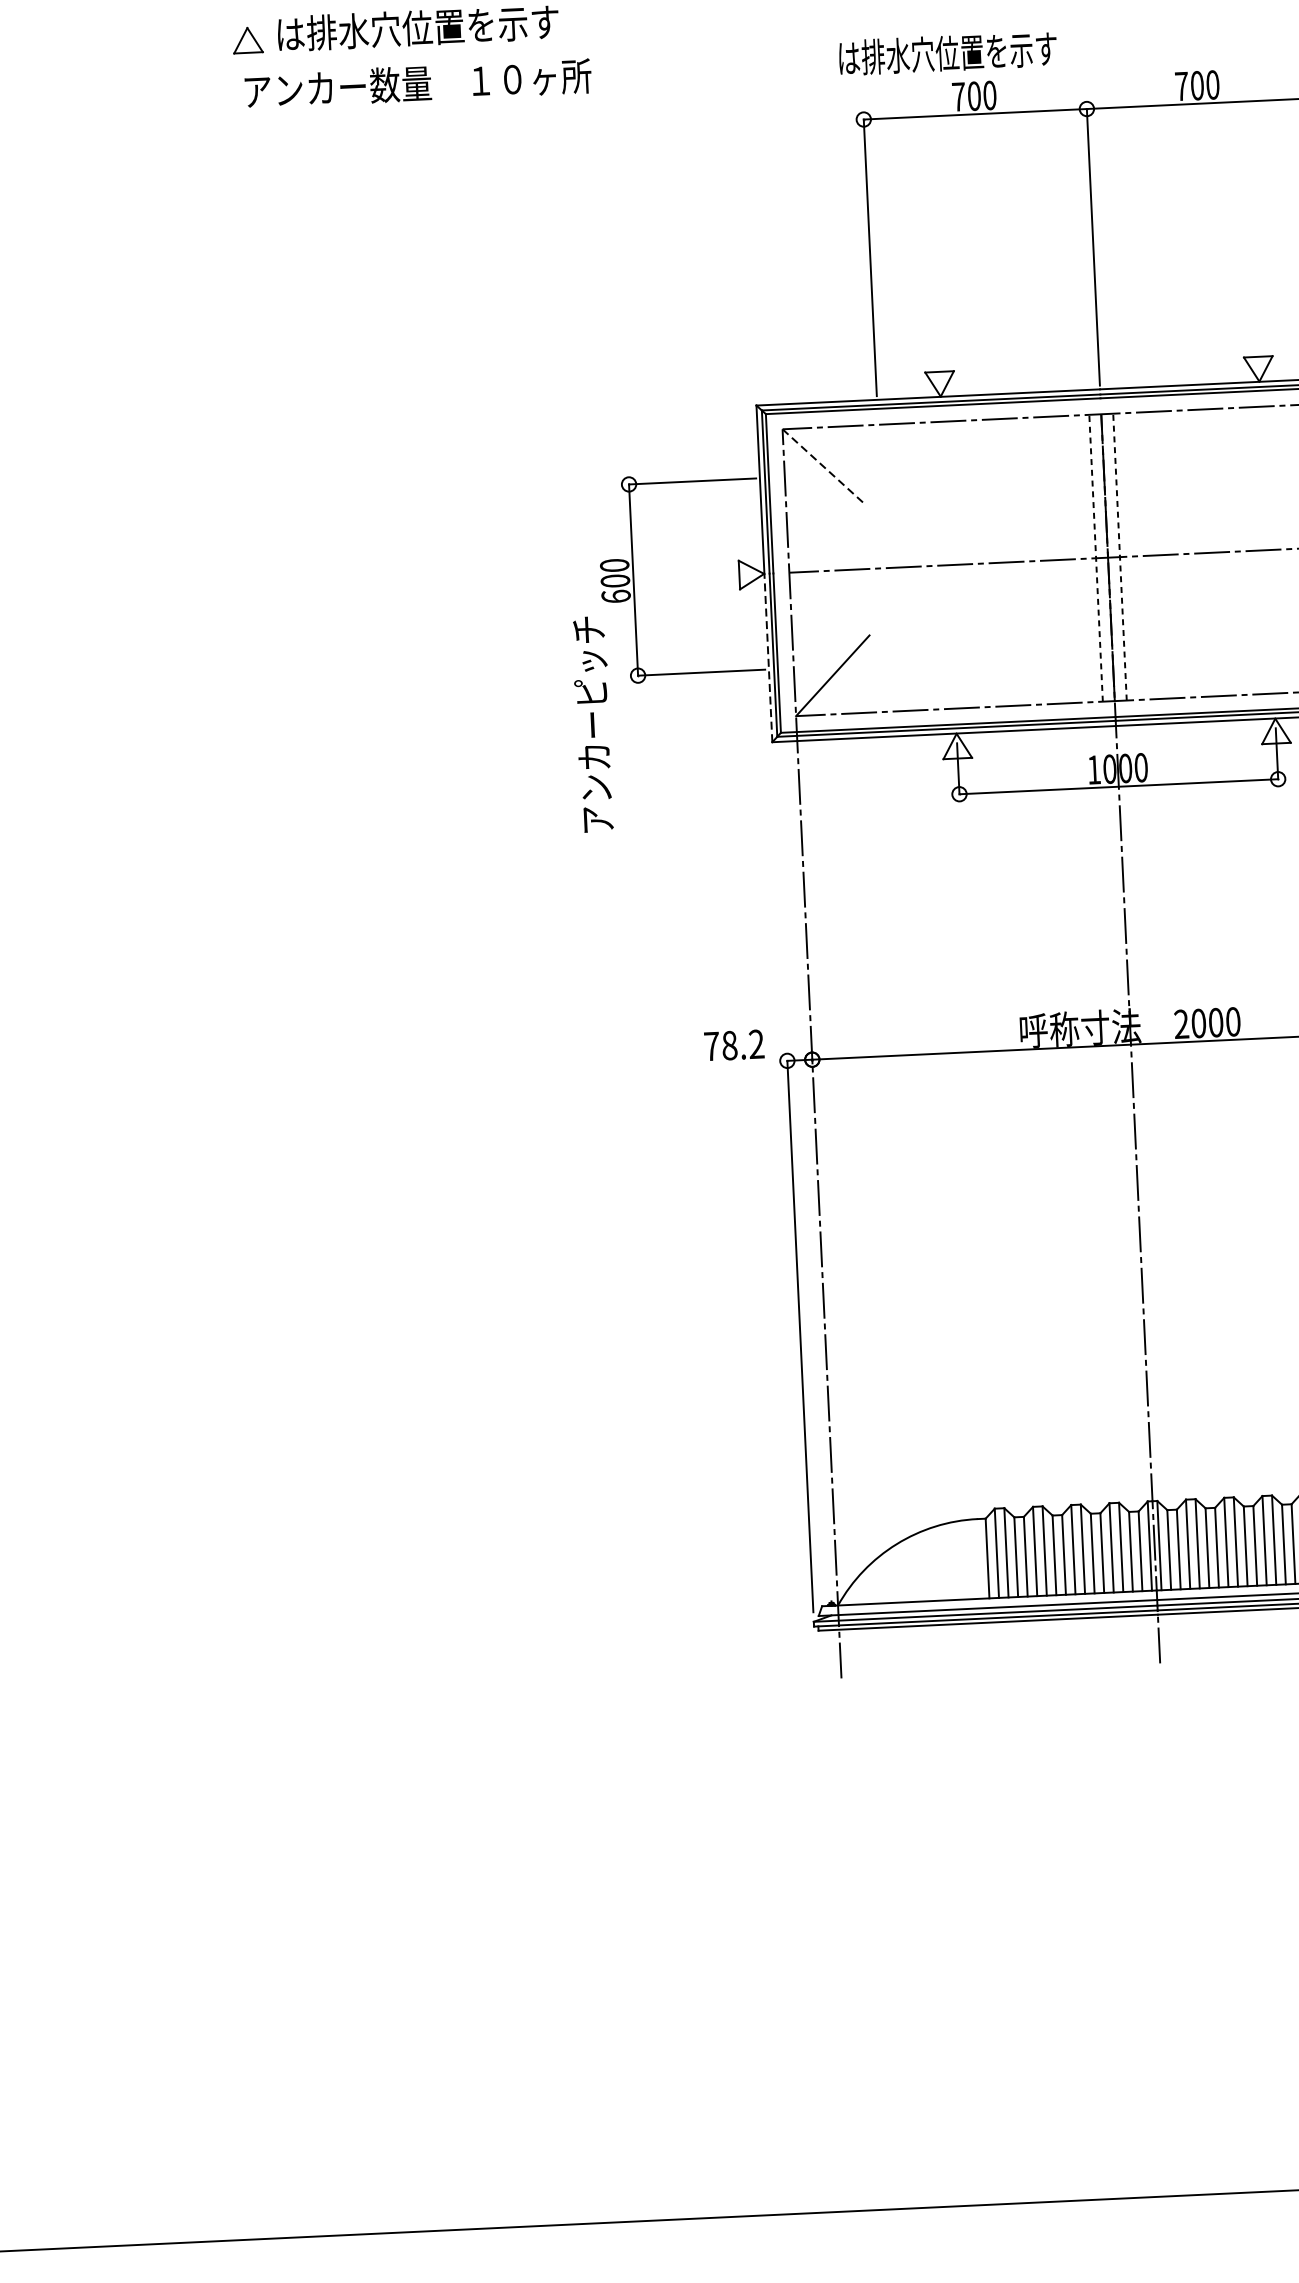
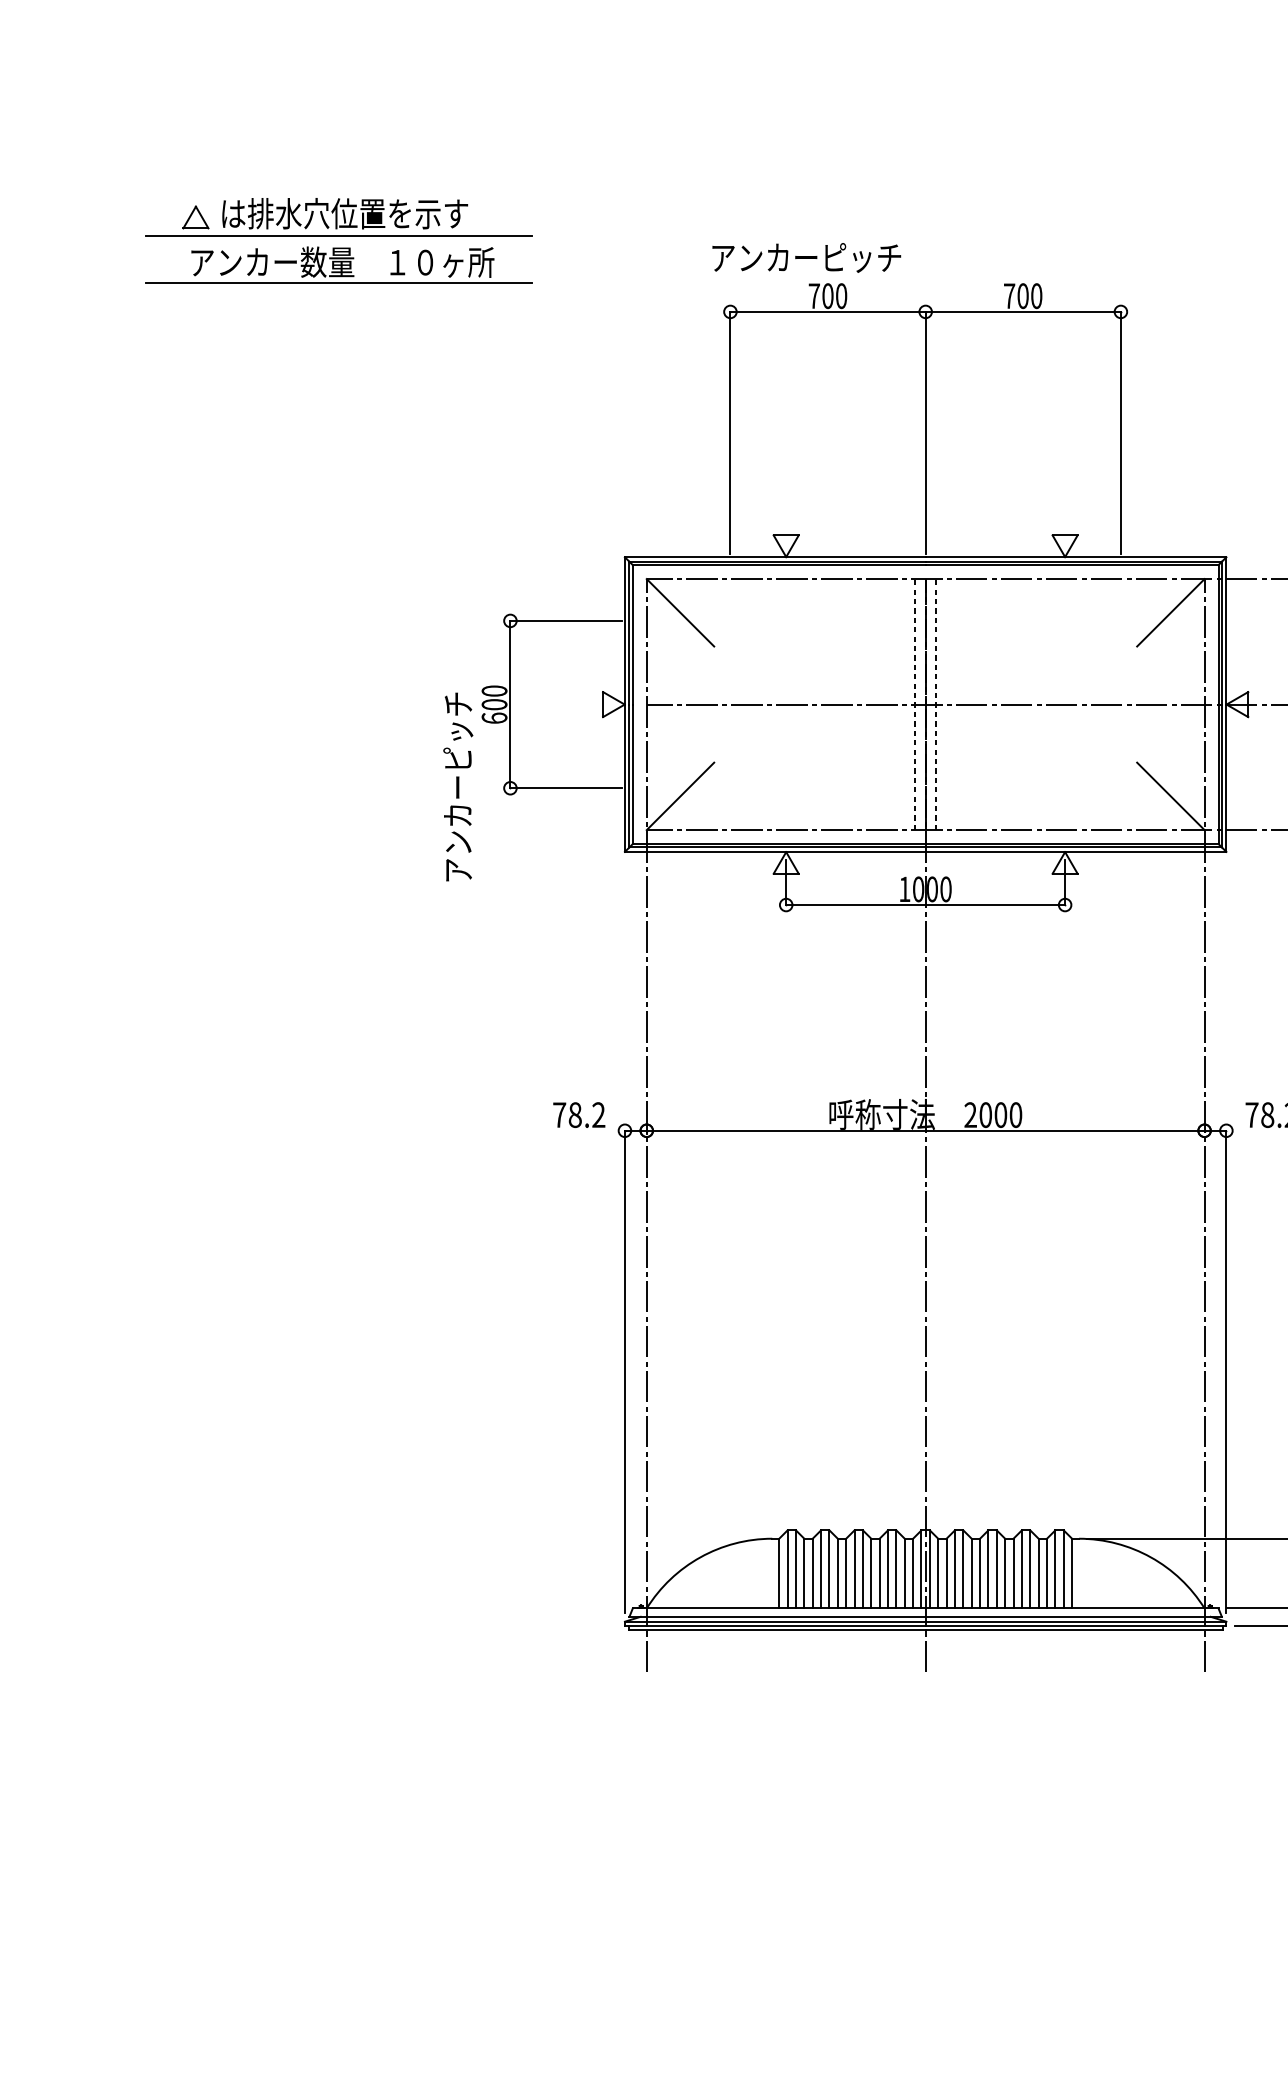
text: (947, 53) -> (806, 257), は排水穴位置を示す -> アンカーピッチ
line: (411, 54) -> (338, 236), added
line: (414, 107) -> (338, 282), added
line: (822, 465) -> (680, 612), dashed -> solid
line: (767, 658) -> (624, 778), dashed -> solid
text: (593, 723) -> (458, 786), moved

